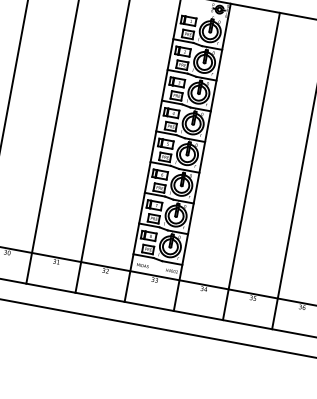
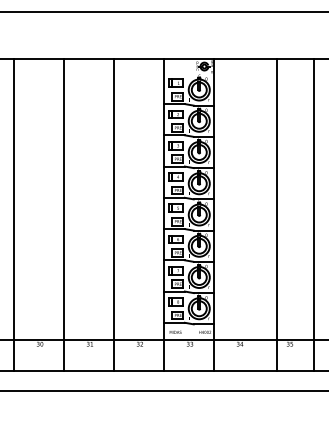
line: (251, 166) -> (277, 214), moved

